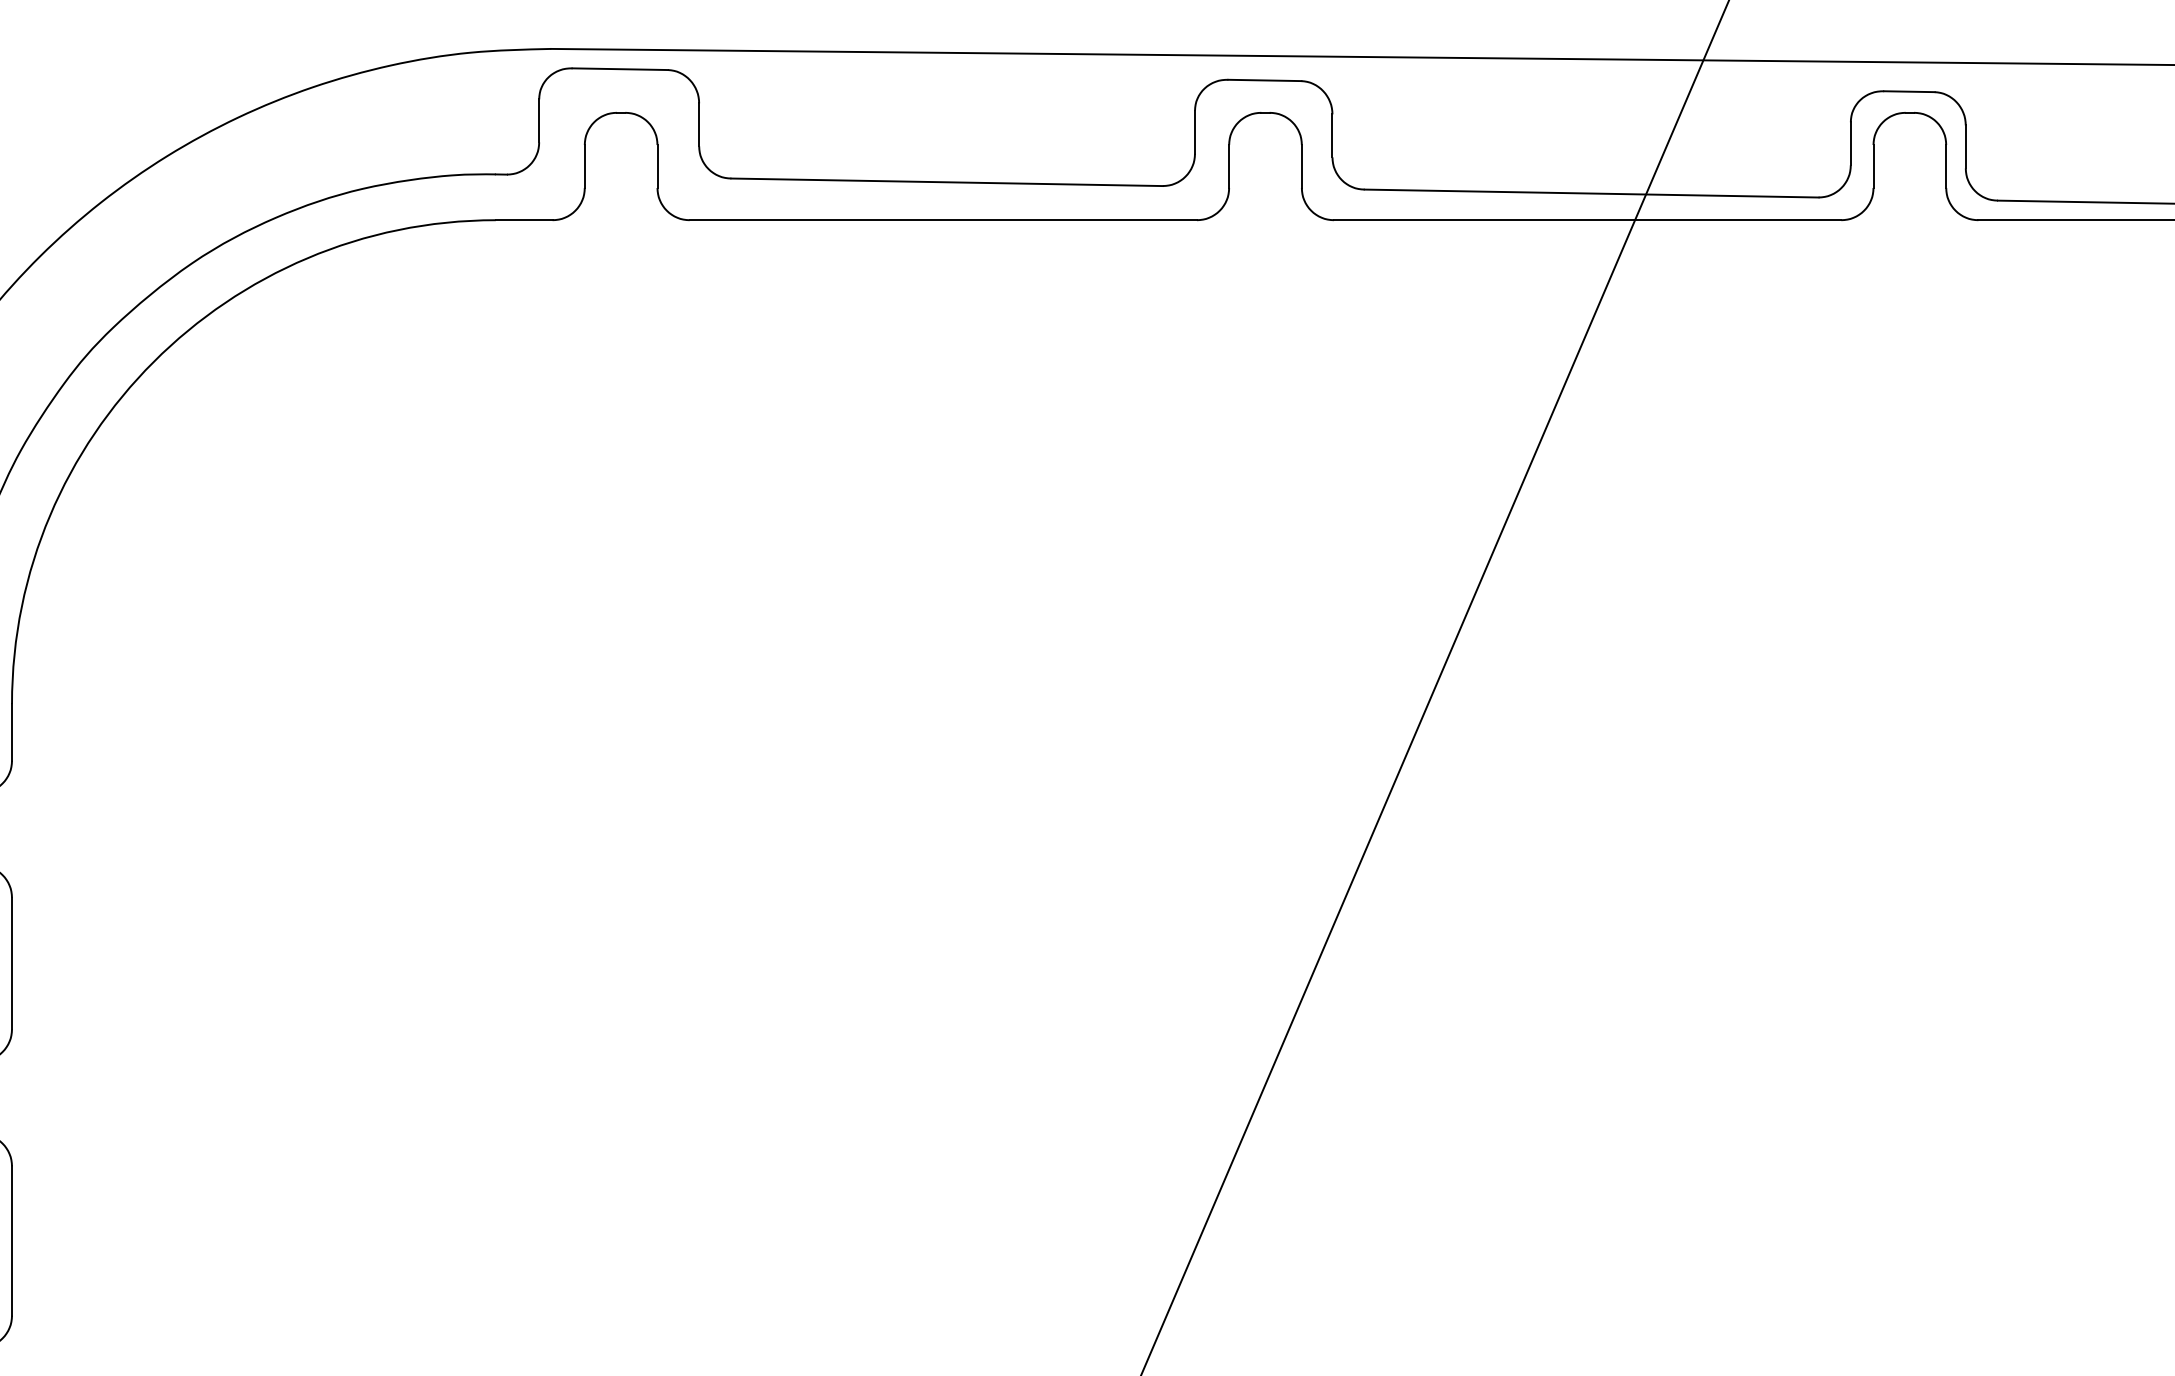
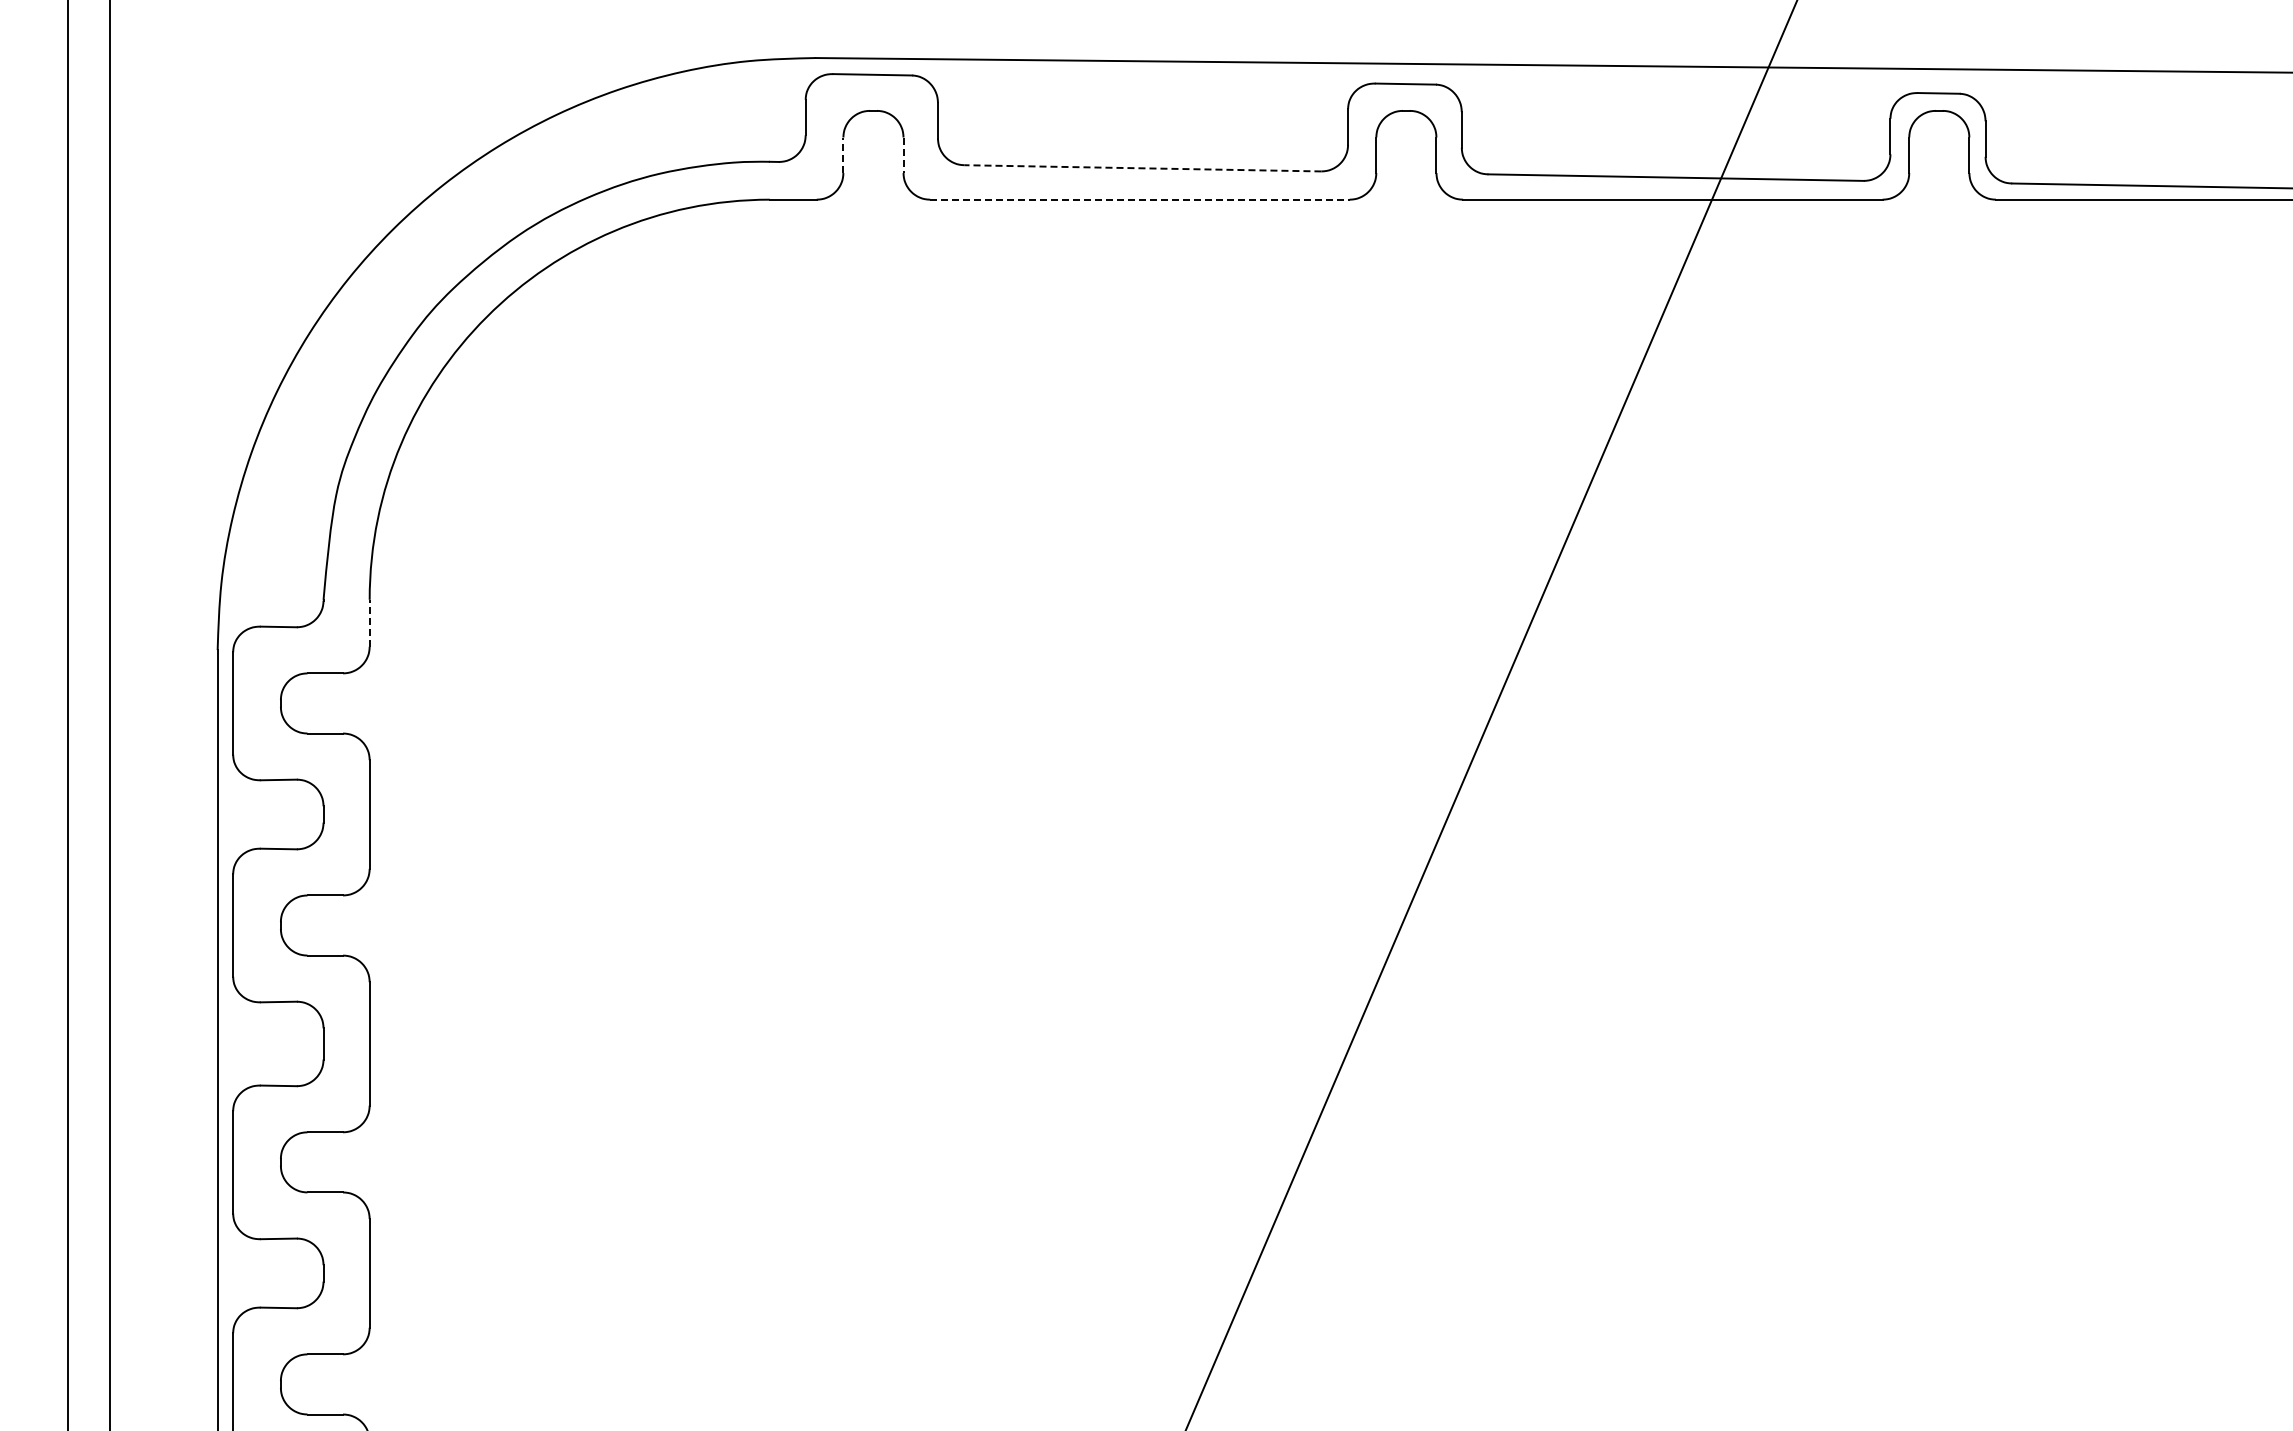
line: (584, 166) -> (843, 155), solid -> dashed
line: (657, 166) -> (903, 155), solid -> dashed
line: (946, 182) -> (1142, 168), solid -> dashed
line: (942, 219) -> (1139, 199), solid -> dashed
line: (11, 731) -> (369, 622), solid -> dashed

